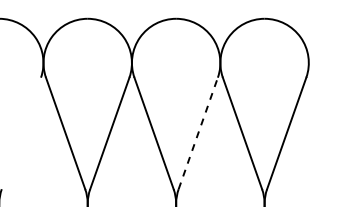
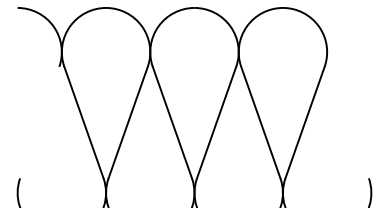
line: (198, 133) -> (216, 122), dashed -> solid

